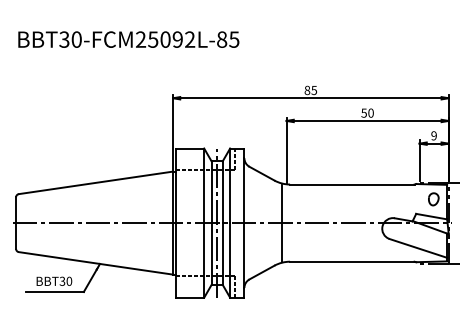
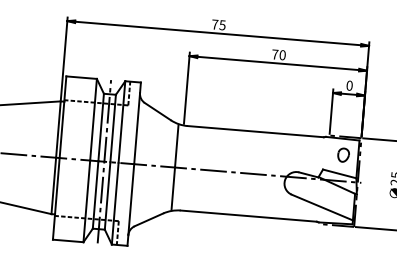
text: (307, 90) -> (215, 24), 85 -> 75
text: (363, 112) -> (274, 53), 50 -> 70
text: (433, 135) -> (349, 85), 9 -> 0

